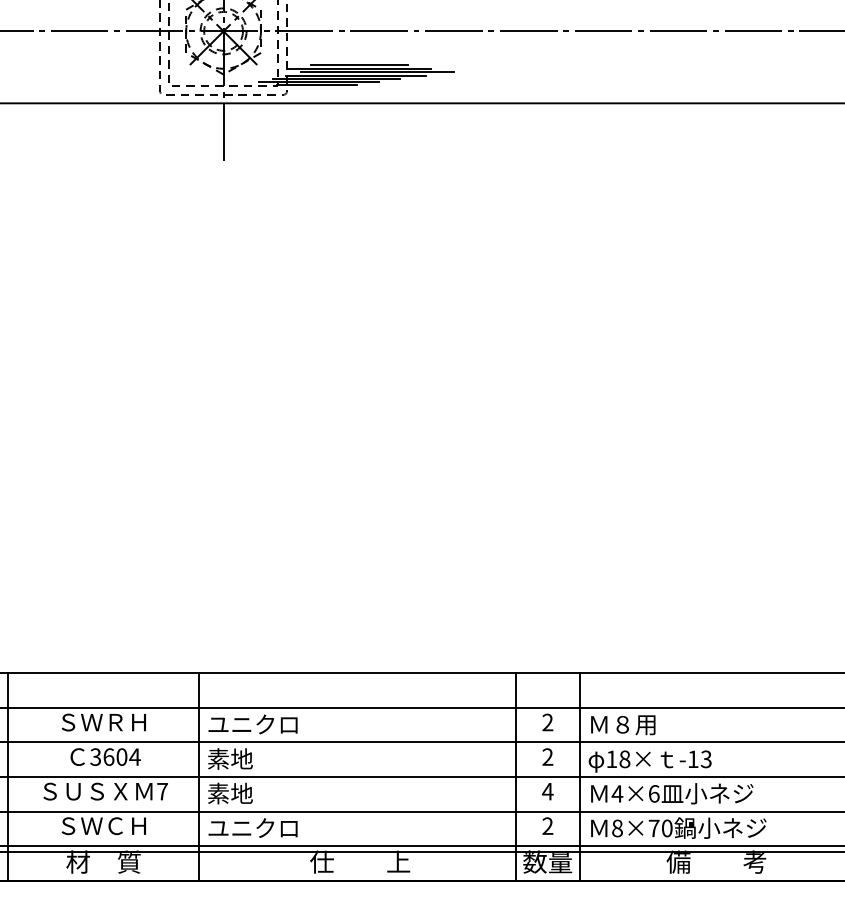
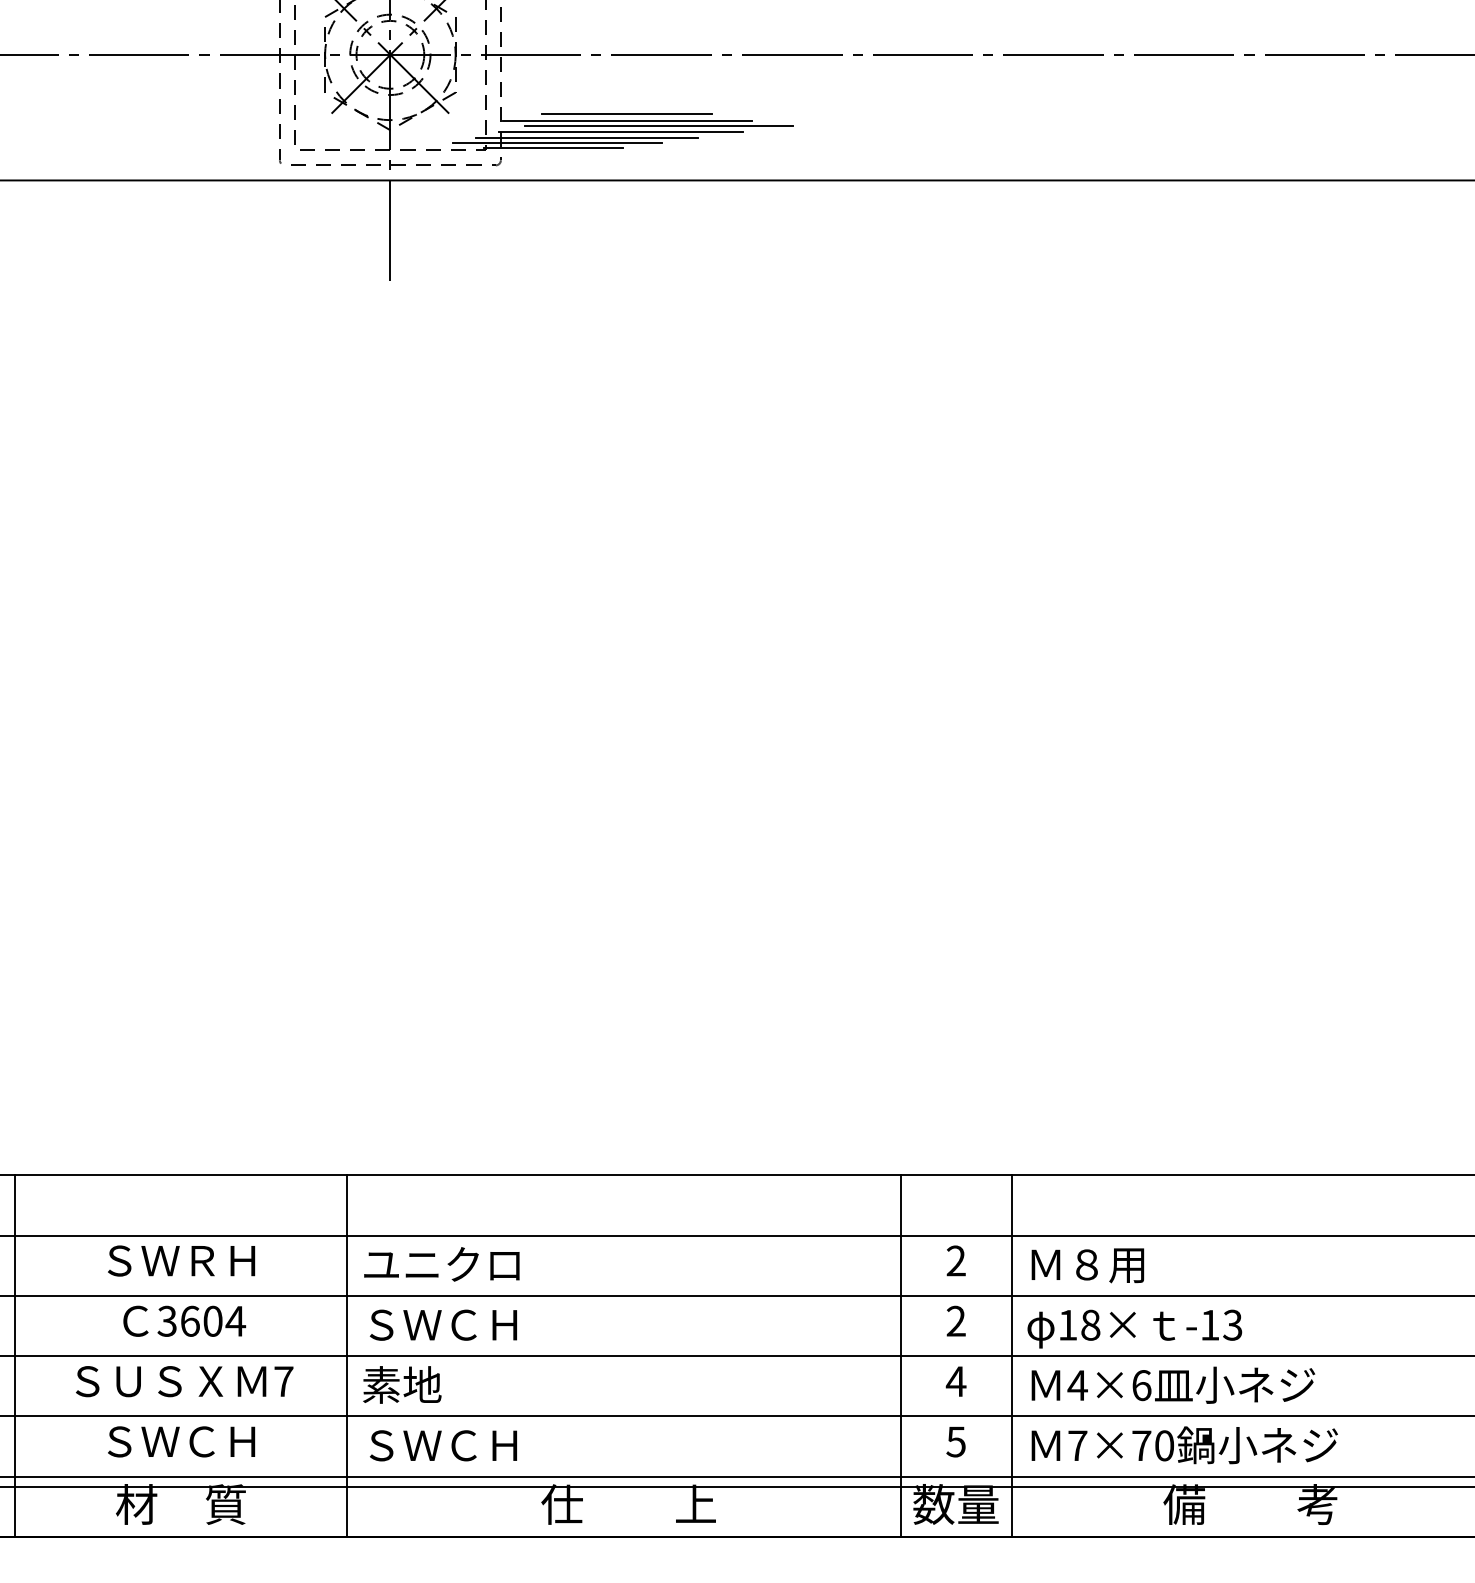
text: (252, 758) -> (440, 1323), 素地 -> ＳＷＣＨ
text: (547, 826) -> (955, 1442), 2 -> 5
text: (252, 827) -> (440, 1444), ユニクロ -> ＳＷＣＨ
text: (617, 828) -> (1077, 1445), 8×70 -> 7×70

